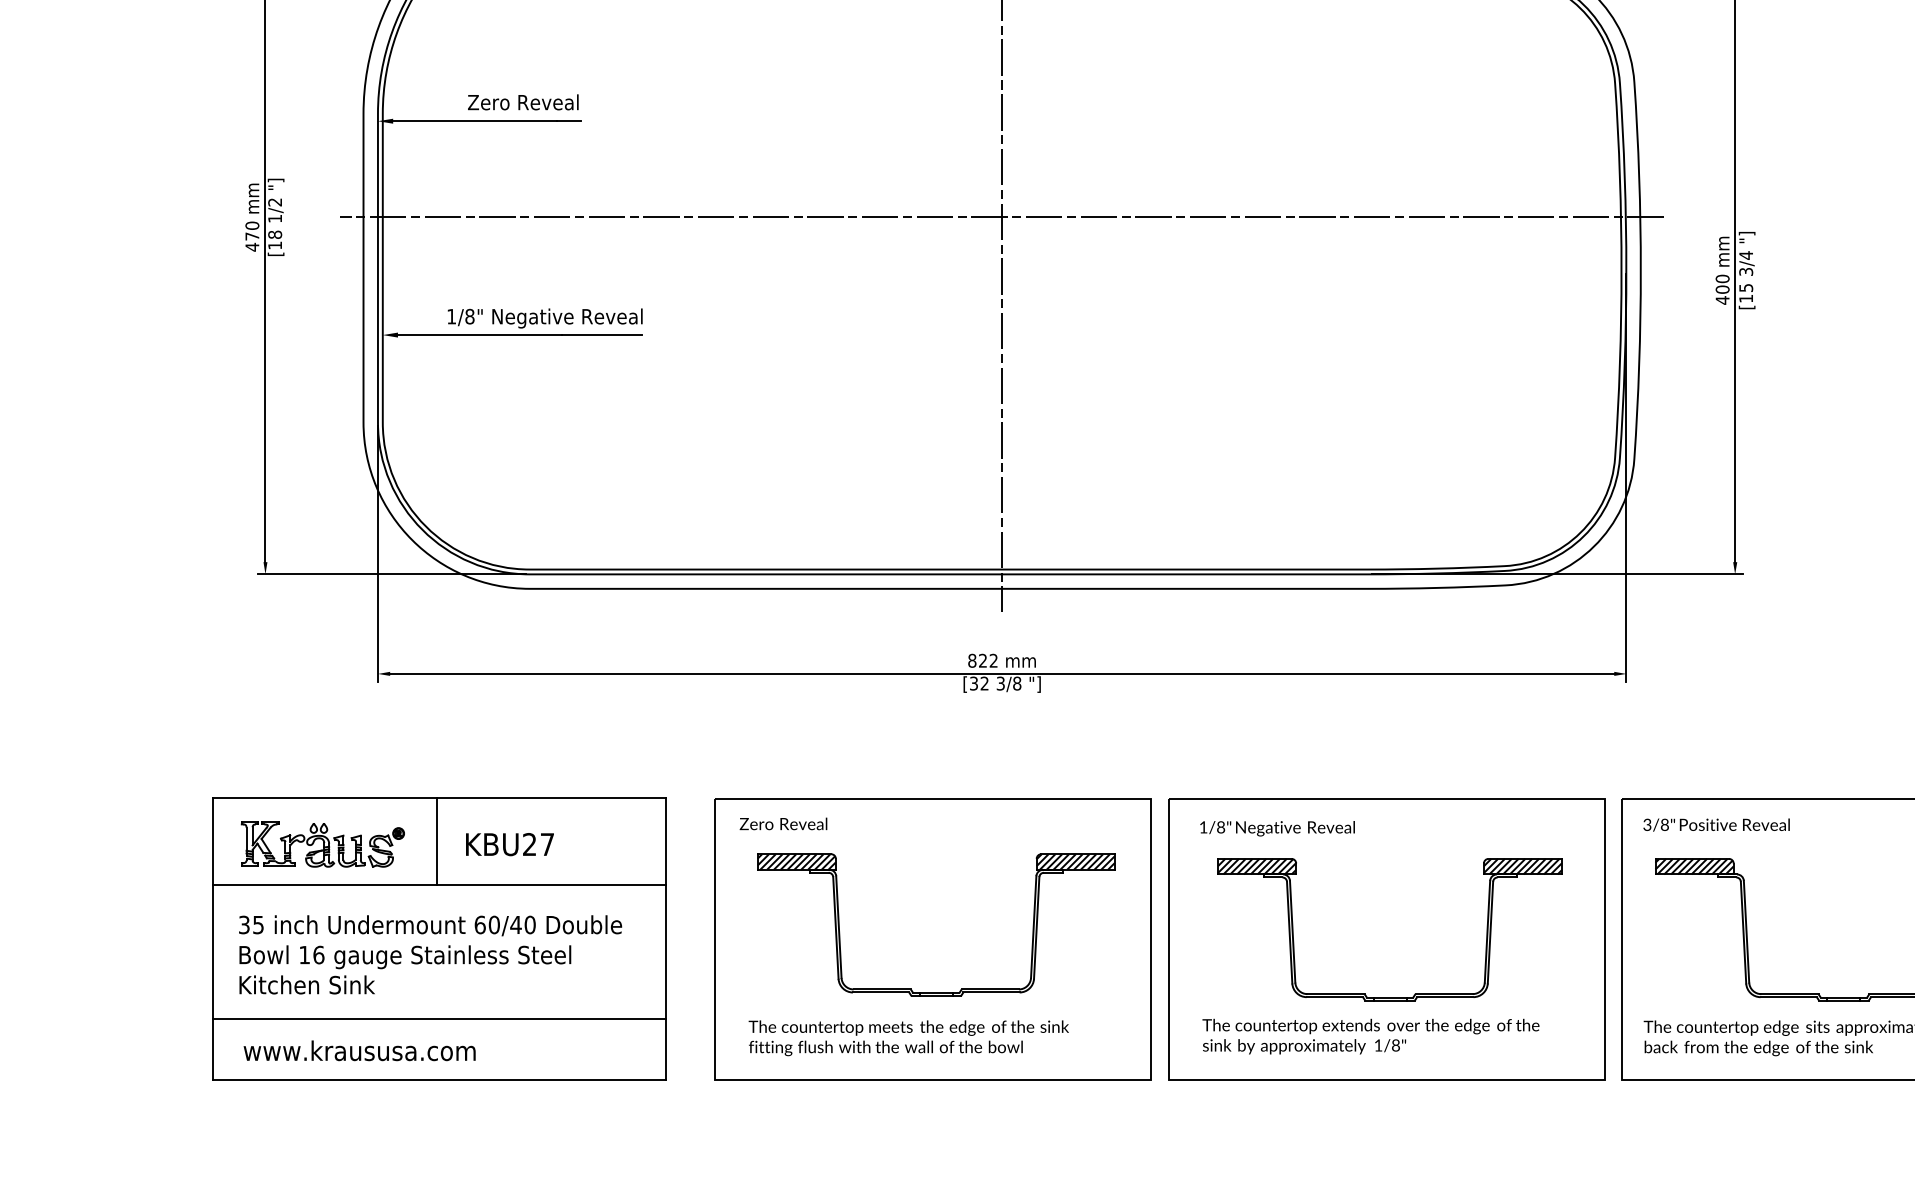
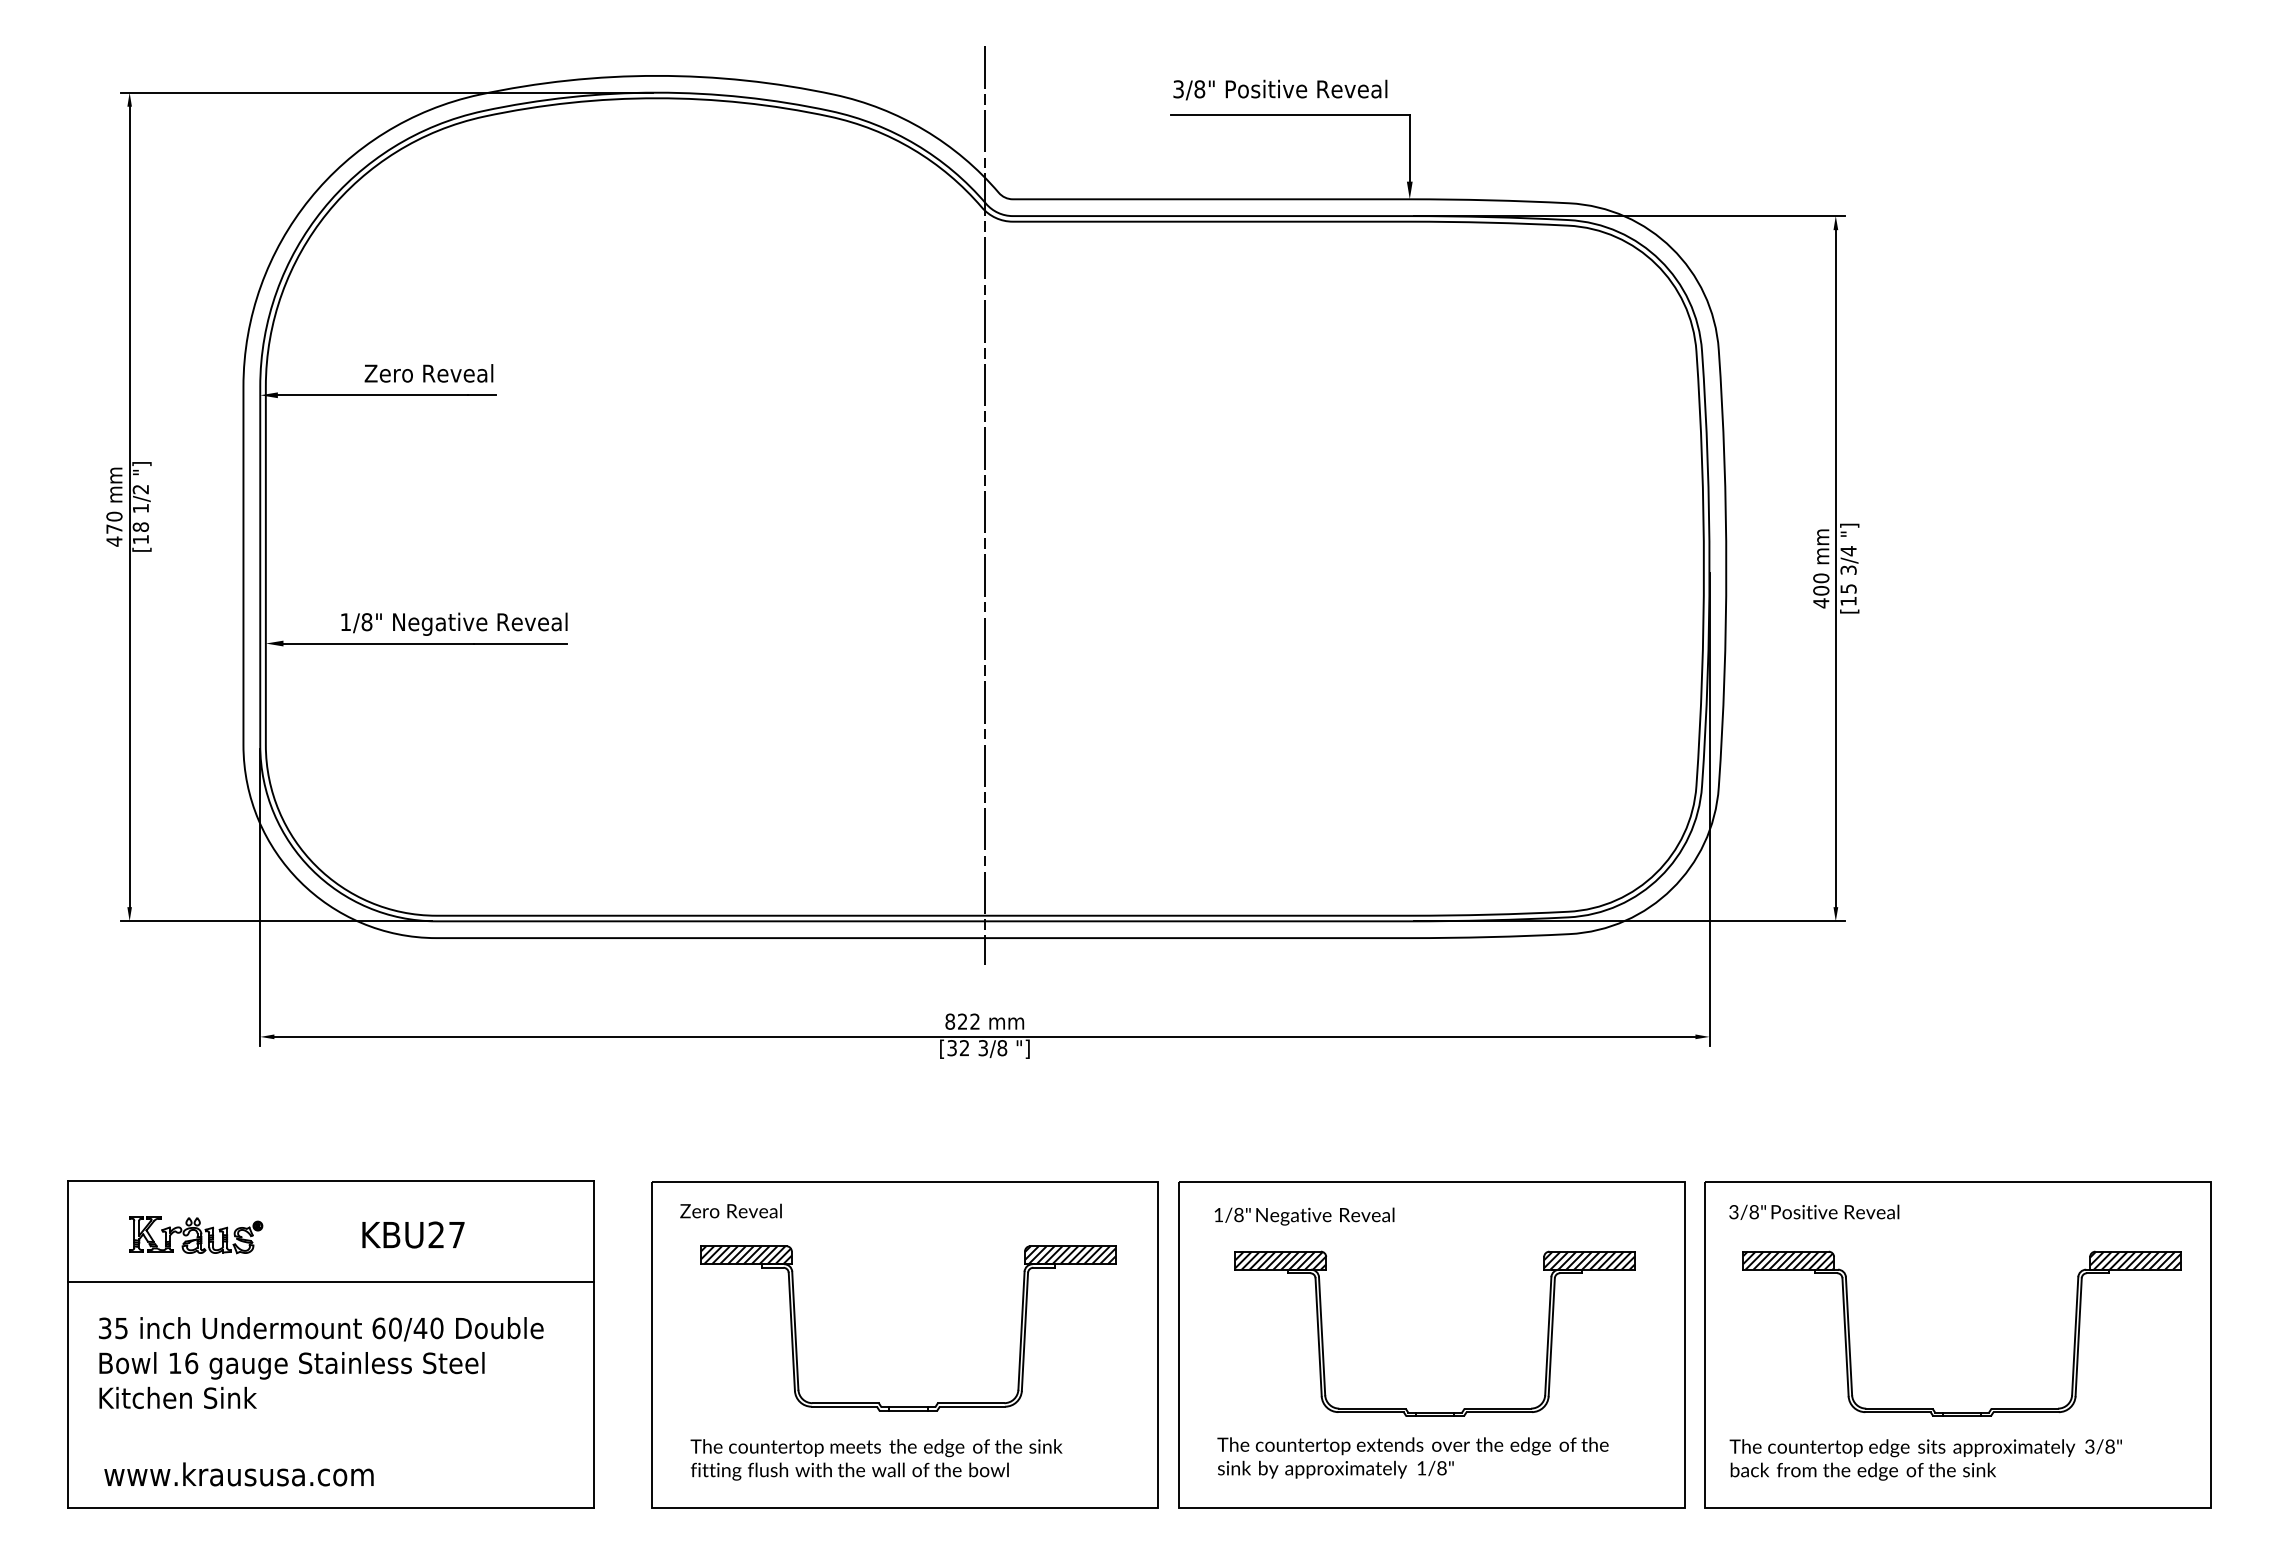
line: (1001, 217) -> (984, 507), removed
line: (436, 841) -> (328, 1231), removed
part: (323, 844) -> (196, 1234), size x0.7
line: (439, 1019) -> (331, 1437), removed

